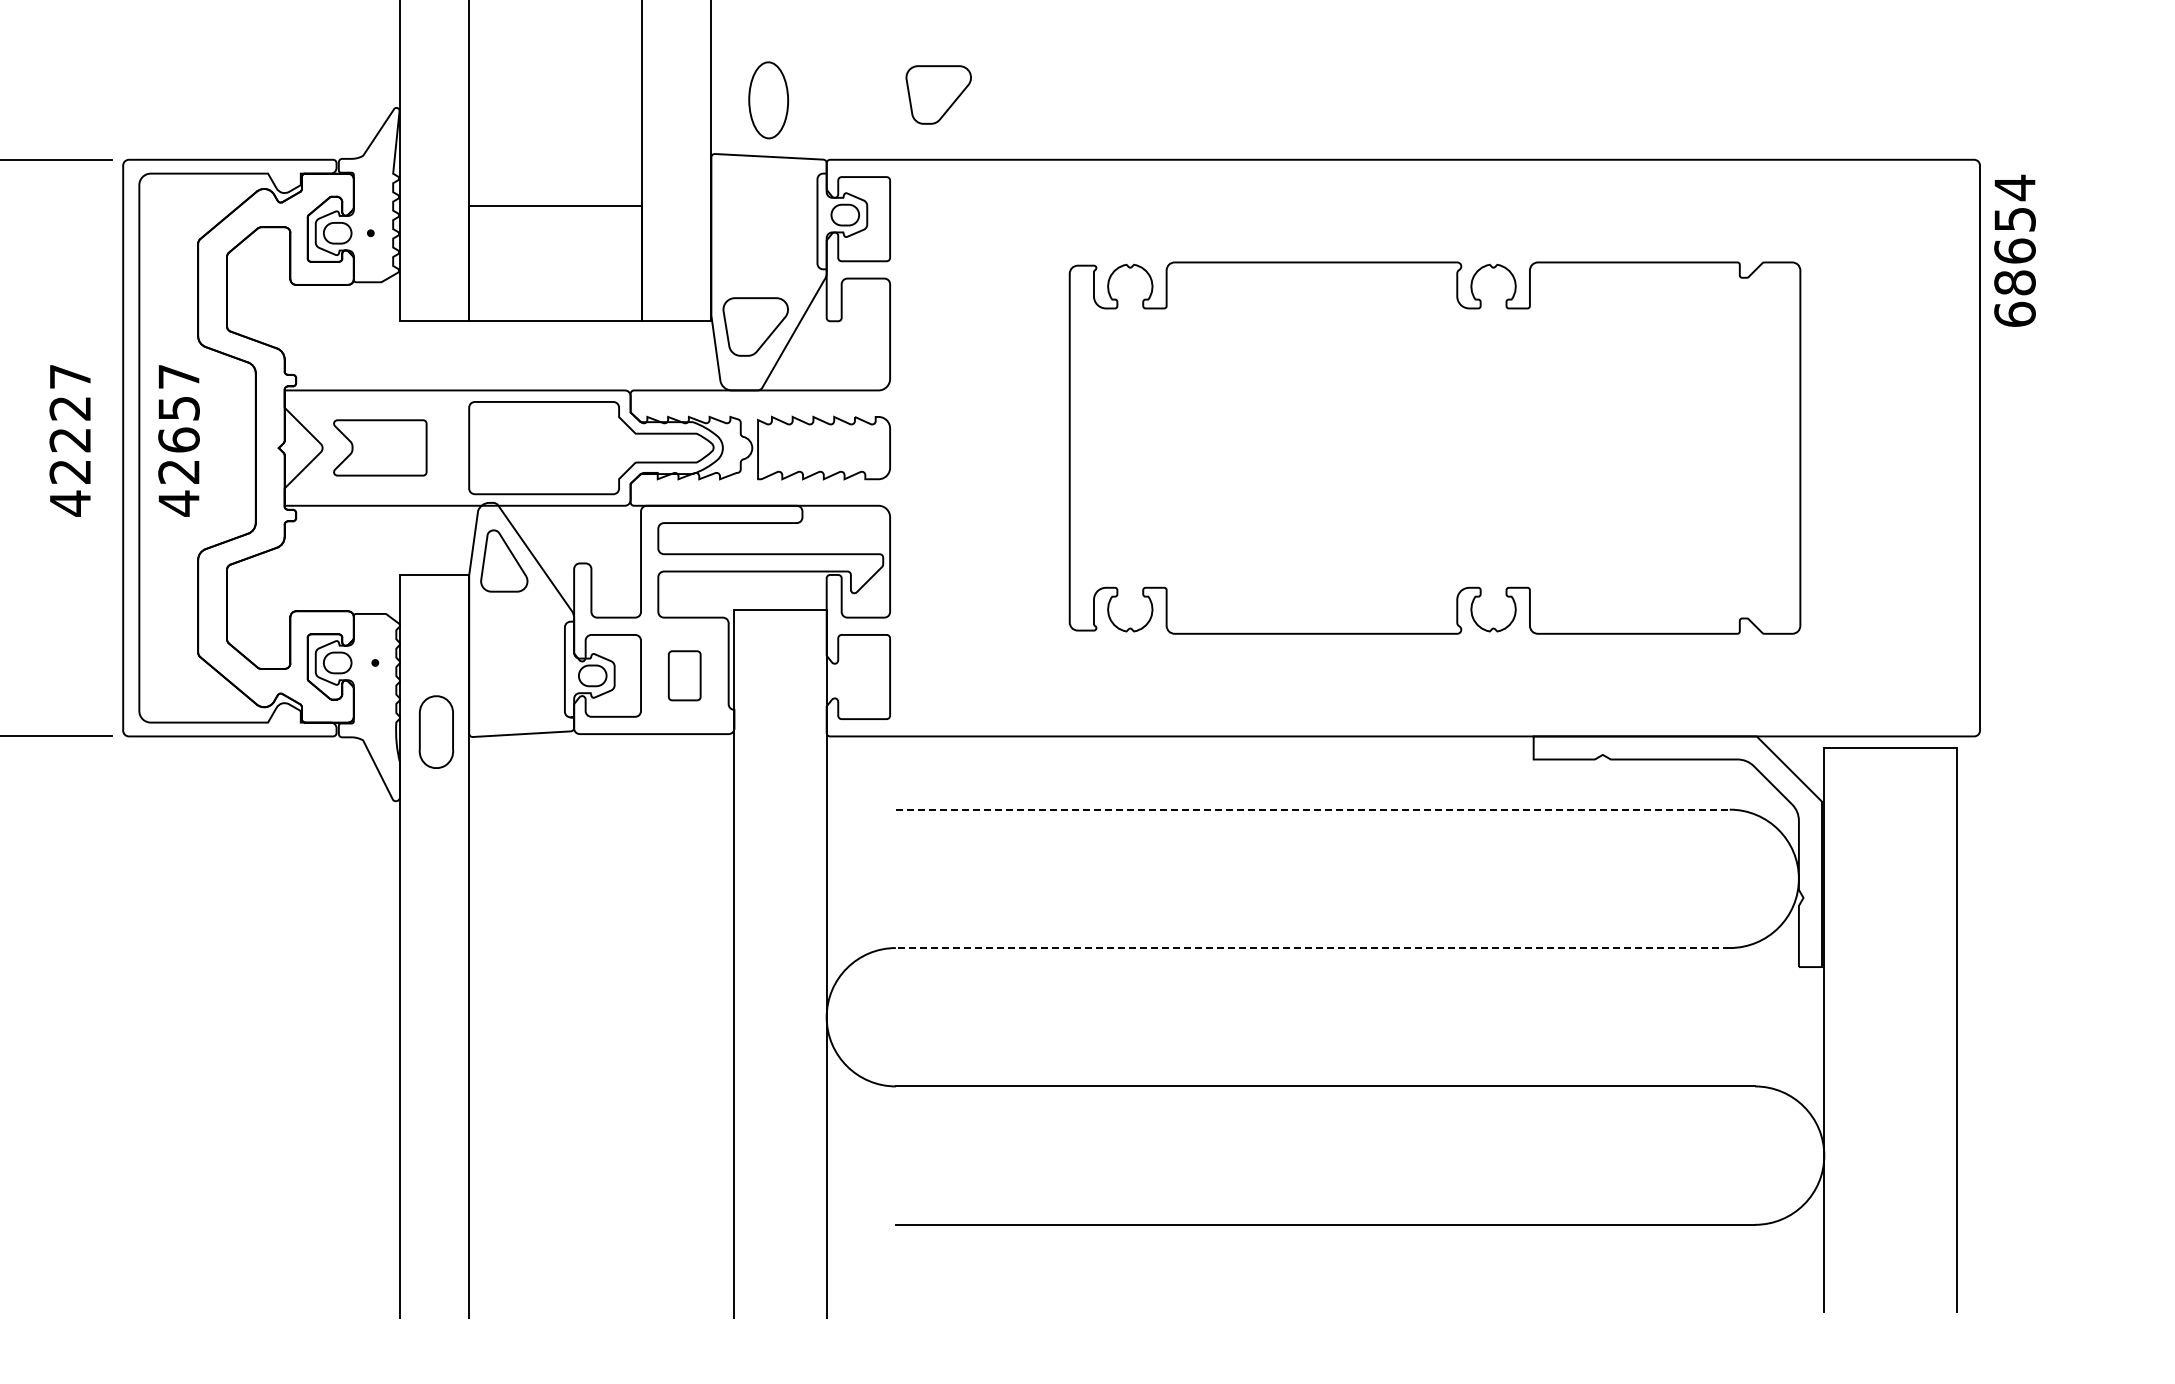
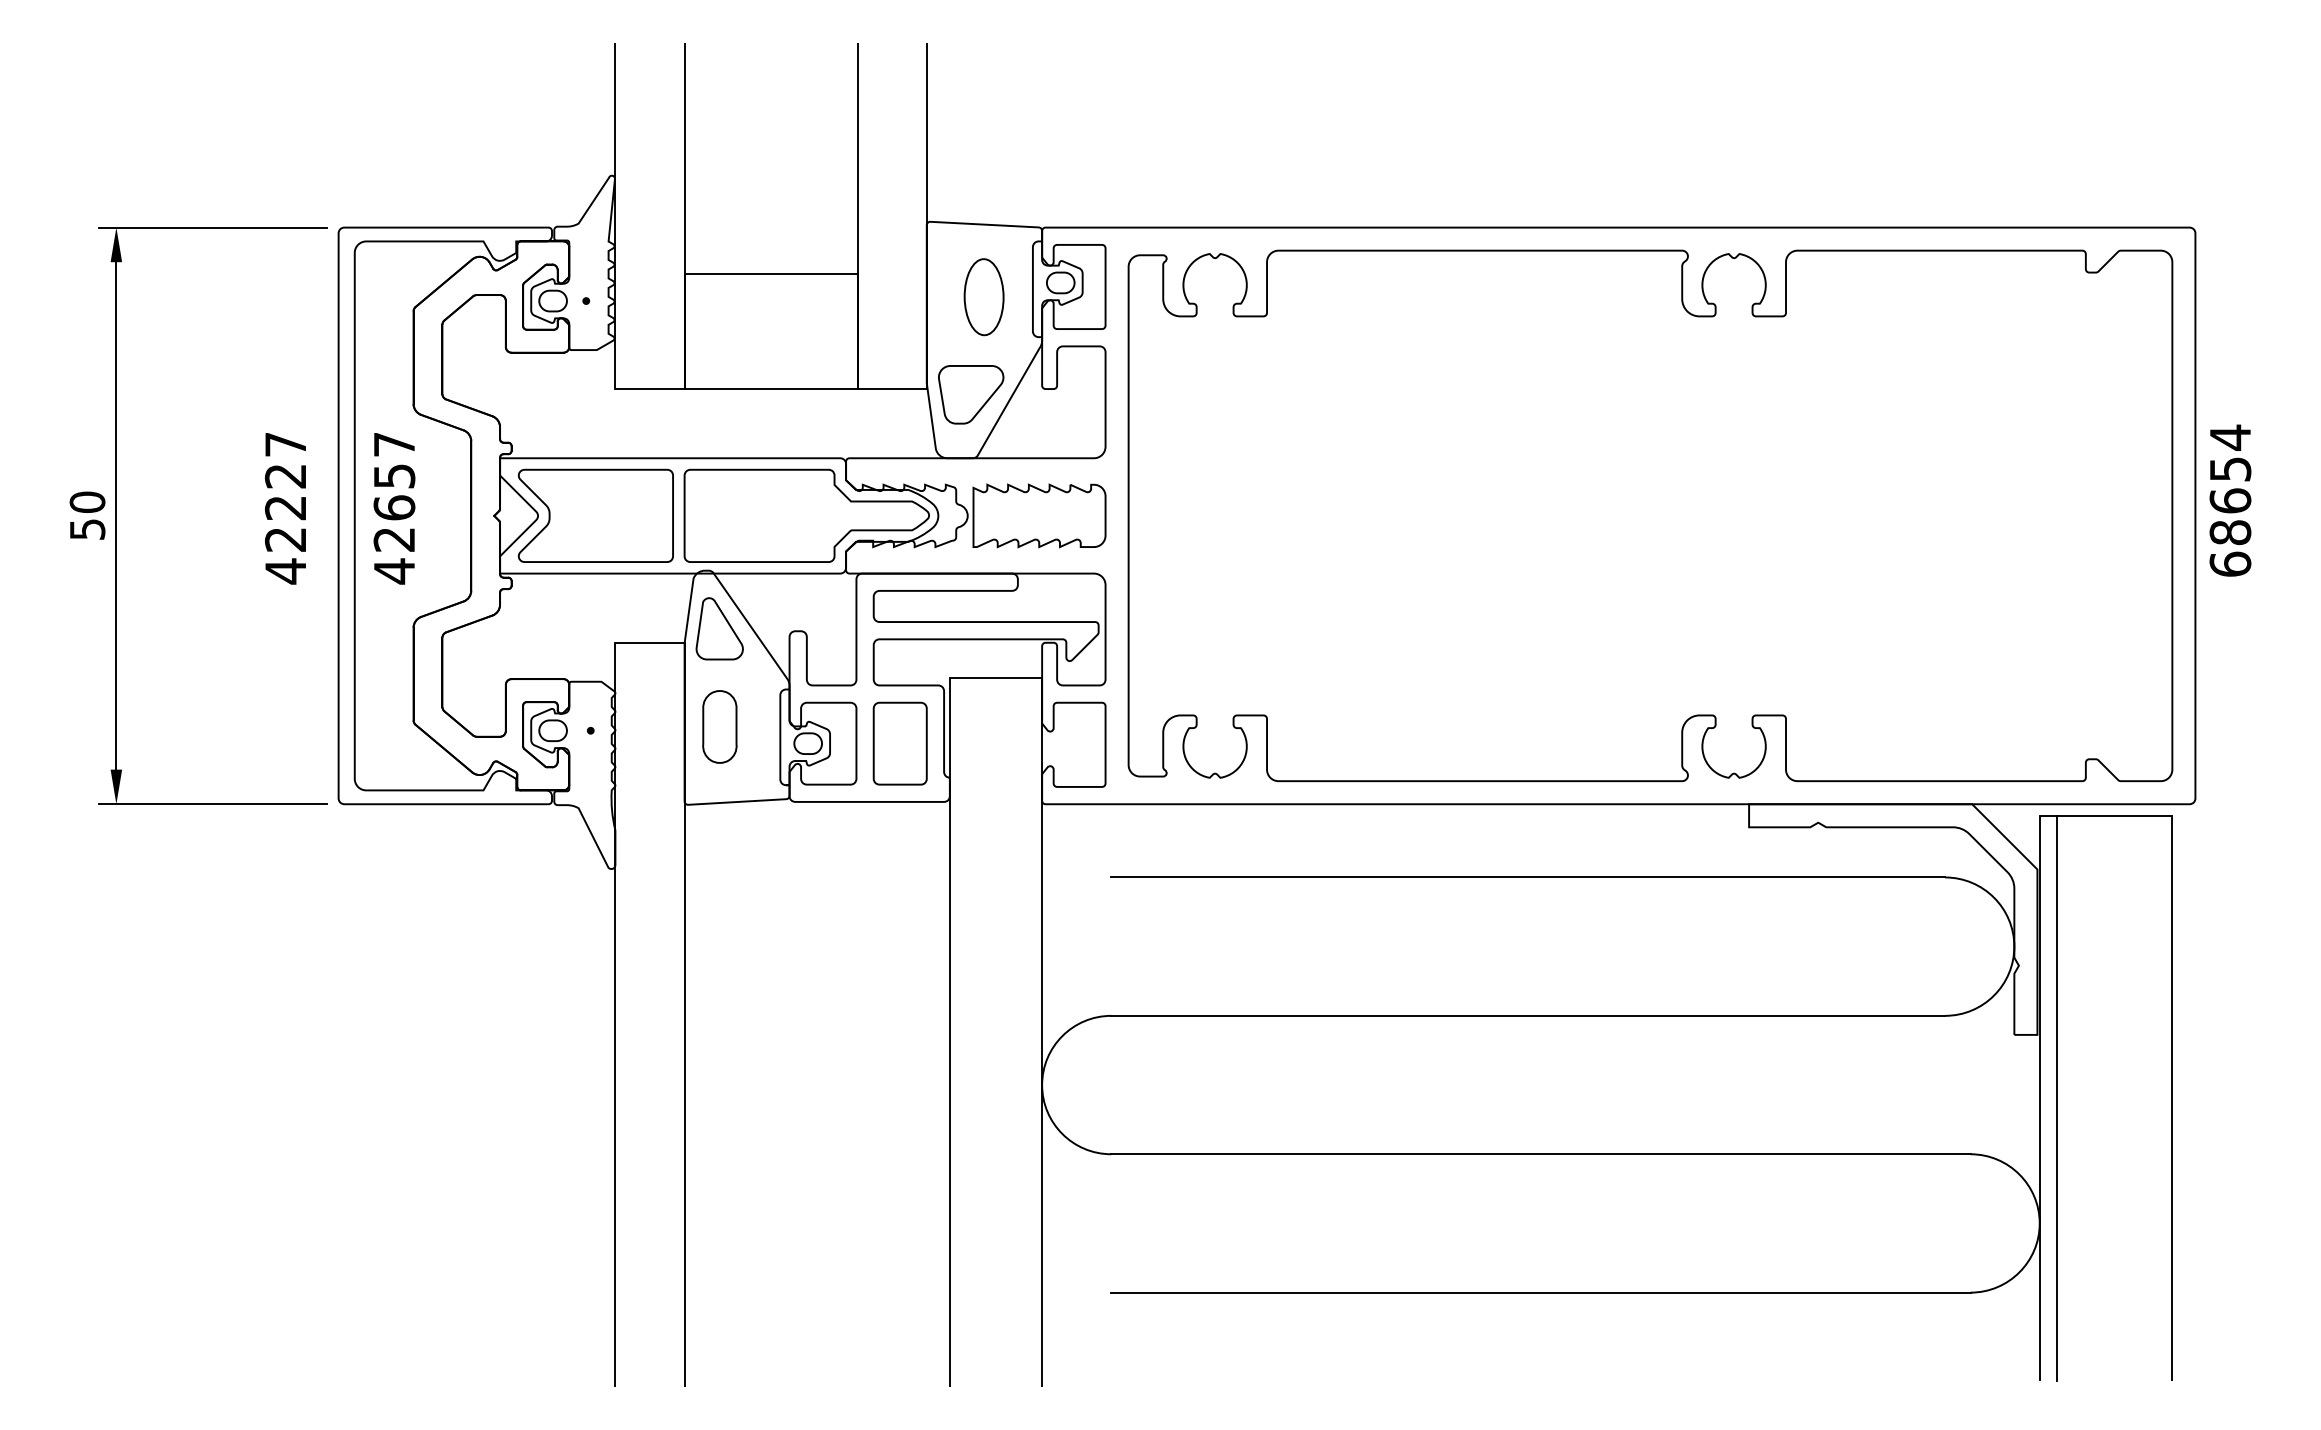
part: (939, 94) -> (1154, 162), removed
part: (768, 100) -> (983, 297), moved
text: (2015, 250) -> (2230, 500), moved
part: (380, 447) -> (595, 515), size x1.67
part: (1435, 447) -> (1650, 515), size x1.43
part: (684, 675) -> (899, 743), size x1.67
part: (436, 731) -> (719, 726), moved
line: (1313, 809) -> (1528, 877), dashed -> solid
line: (1313, 947) -> (1528, 1015), dashed -> solid
line: (1842, 1029) -> (2057, 1097), added

